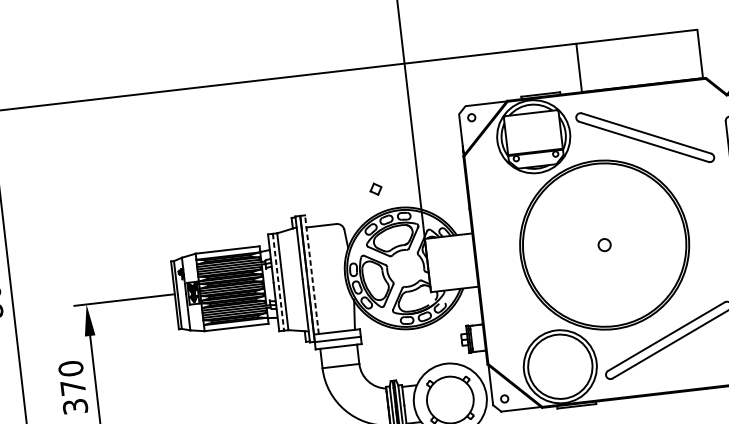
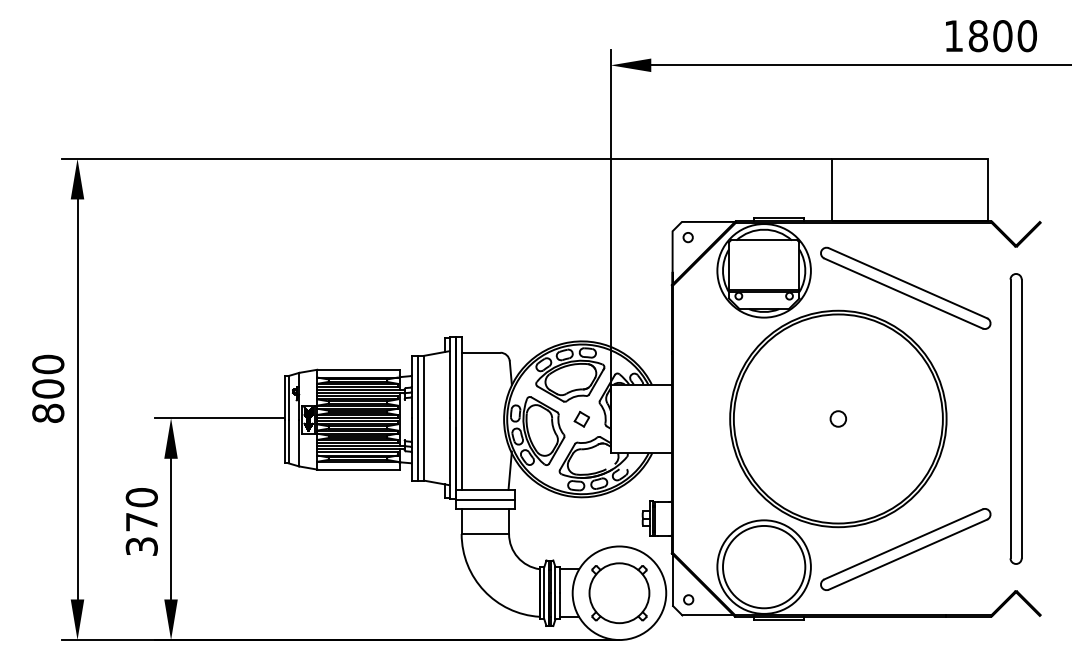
part: (375, 189) -> (581, 419), moved
line: (311, 274) -> (461, 413), dashed -> solid
line: (278, 282) -> (418, 418), dashed -> solid

